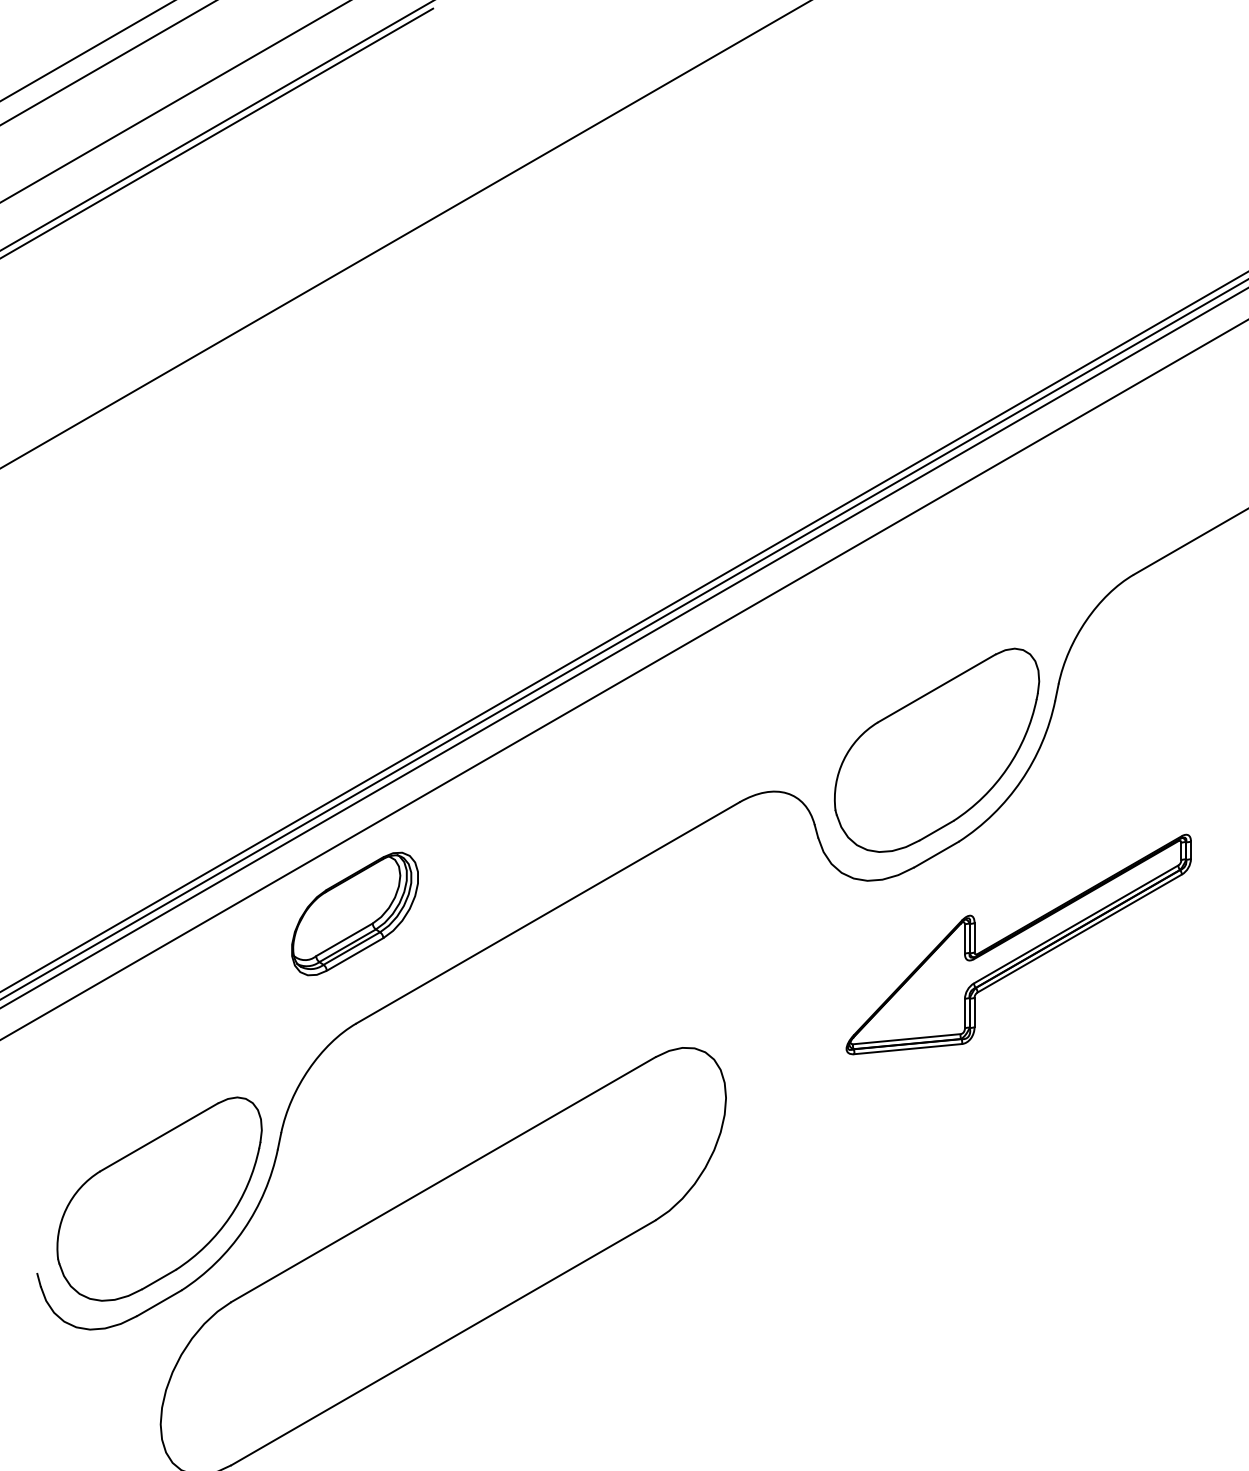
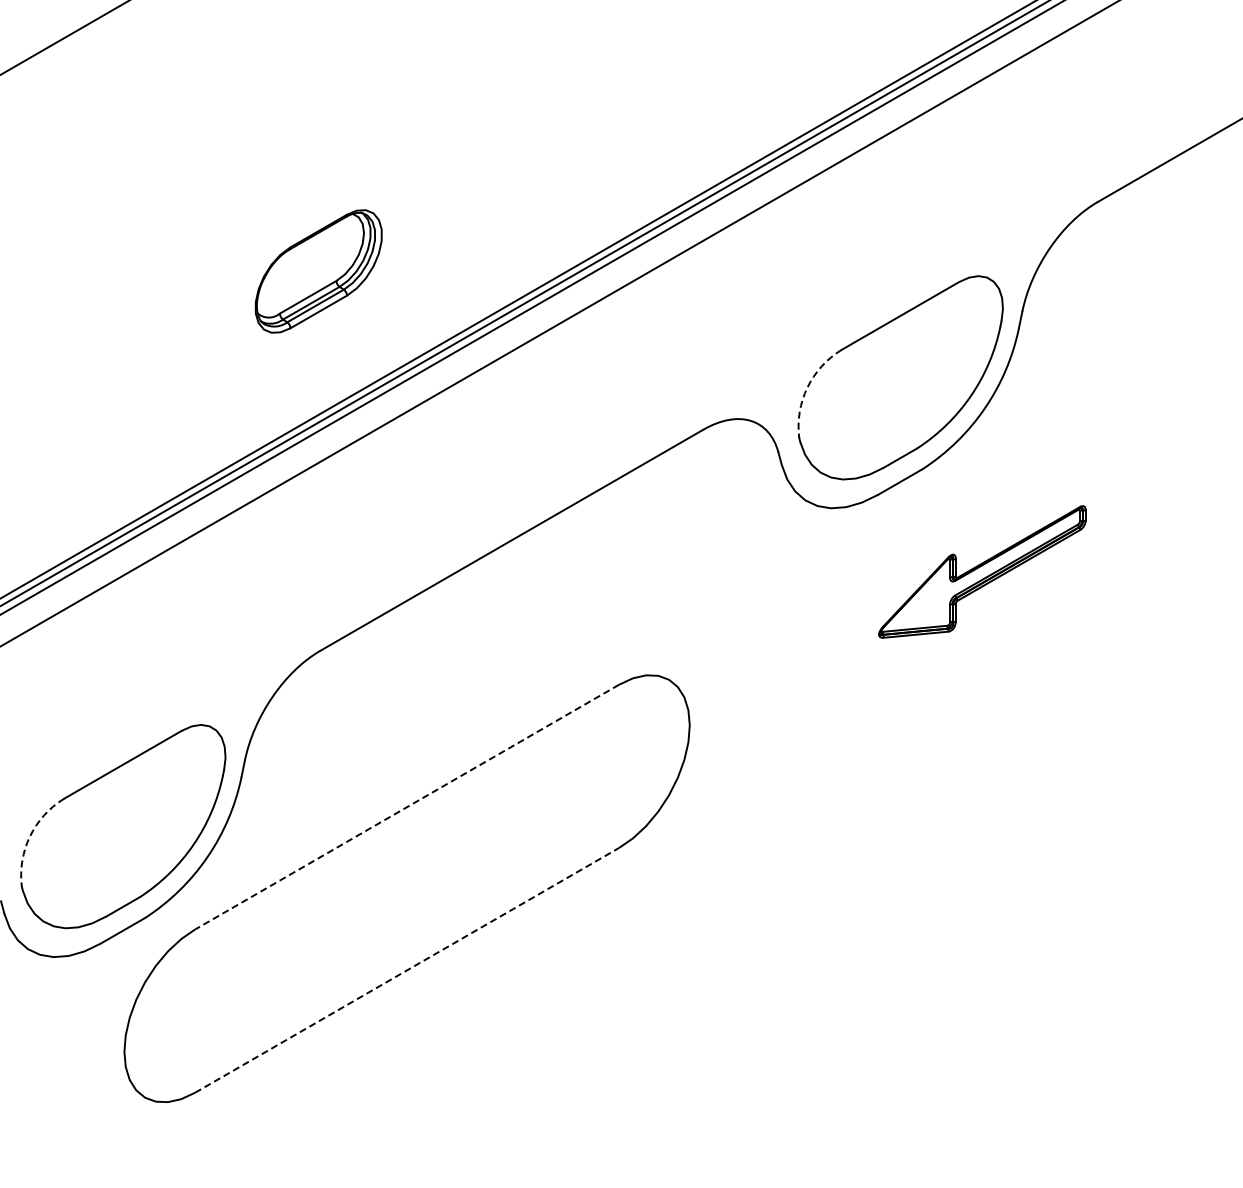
arc: (843, 760) -> (807, 387), solid -> dashed
part: (354, 913) -> (318, 270), moved
part: (1018, 944) -> (982, 571), size x0.6
line: (443, 1179) -> (407, 806), solid -> dashed
arc: (66, 1209) -> (30, 836), solid -> dashed
line: (443, 1342) -> (407, 969), solid -> dashed

